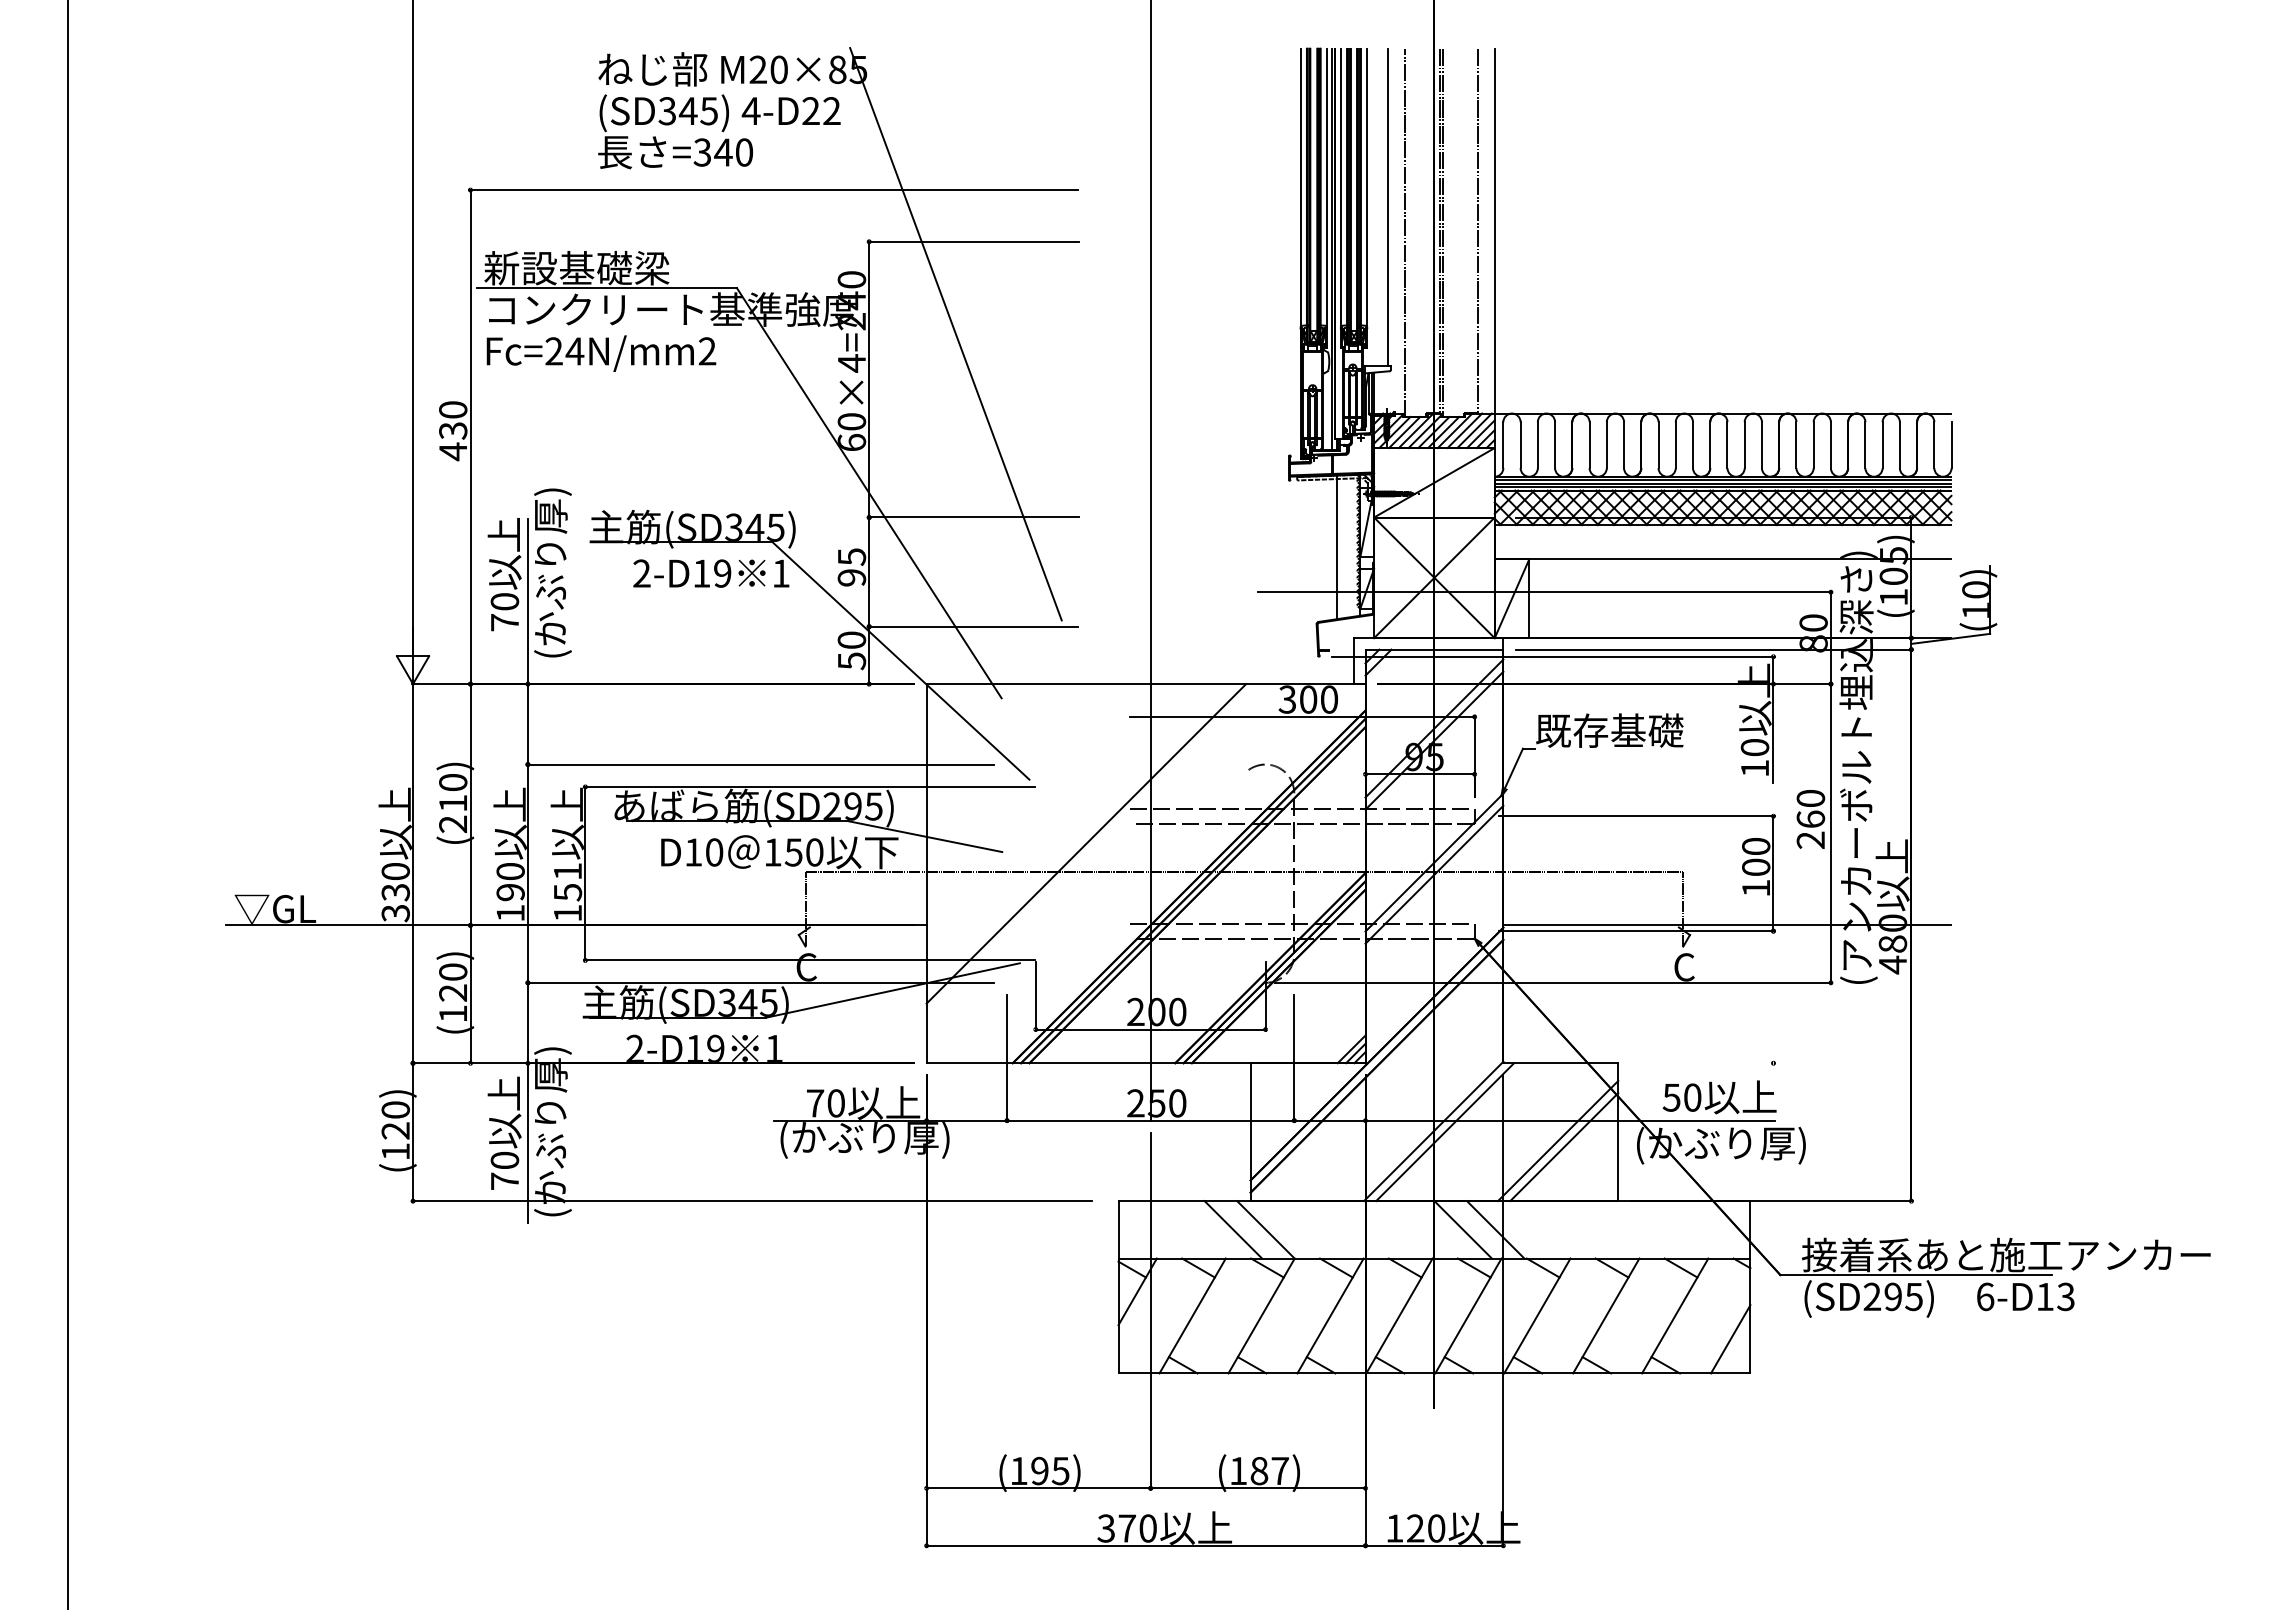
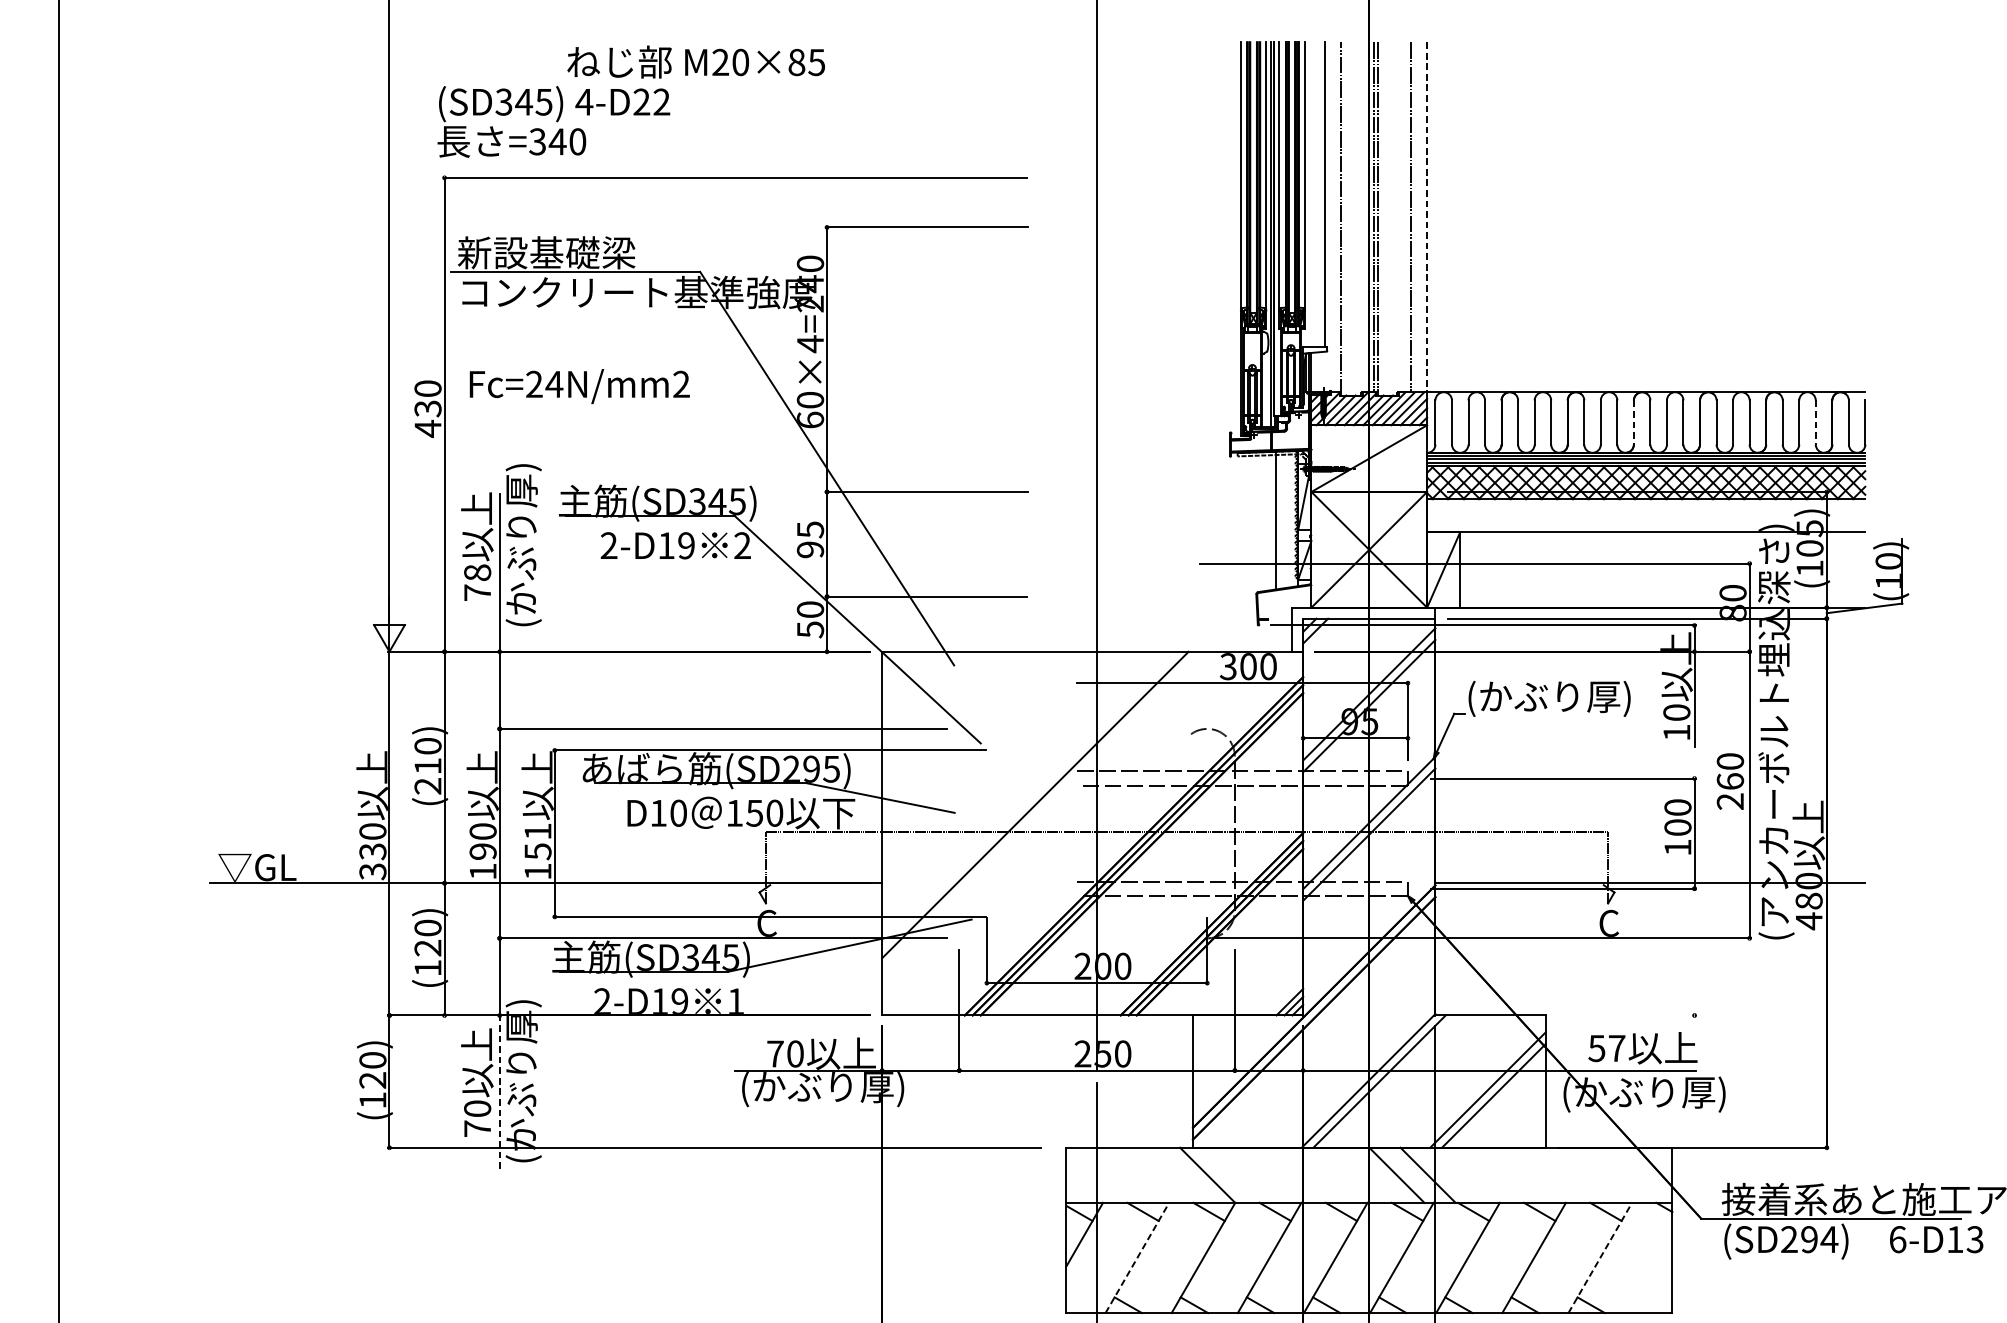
text: (719, 131) -> (553, 121), moved
line: (1494, 231) -> (1426, 217), solid -> dashed
line: (955, 334) -> (909, 316), removed
text: (601, 353) -> (579, 386), moved
line: (1710, 445) -> (1634, 422), solid -> dashed
line: (1899, 445) -> (1815, 422), solid -> dashed
text: (780, 573) -> (741, 545), 1 -> 2
text: (504, 601) -> (477, 572), 70 -> 78
text: (1621, 732) -> (1548, 698), 既存基礎 -> (かぶり厚)
text: (1692, 1097) -> (1616, 1048), 50 -> 57
line: (527, 1142) -> (499, 1091), solid -> dashed
line: (1233, 1229) -> (1176, 1174), removed
text: (1913, 1297) -> (1828, 1240), (SD295) -> (SD294)
line: (1192, 1315) -> (1137, 1257), solid -> dashed
line: (1675, 1315) -> (1600, 1257), solid -> dashed
line: (1730, 1339) -> (1653, 1280), removed

